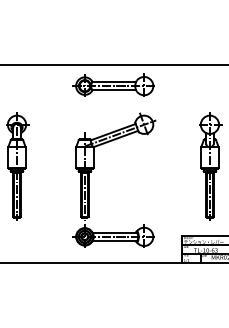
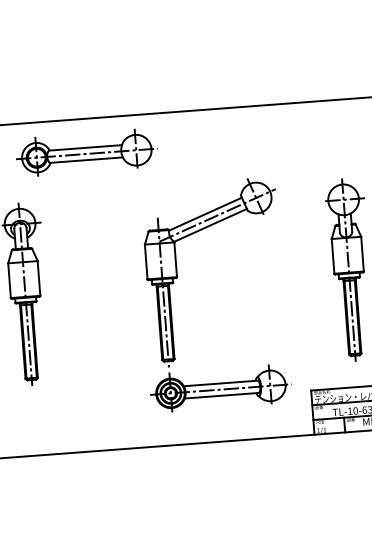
part: (113, 84) -> (84, 151), moved
part: (94, 168) -> (178, 277), moved

